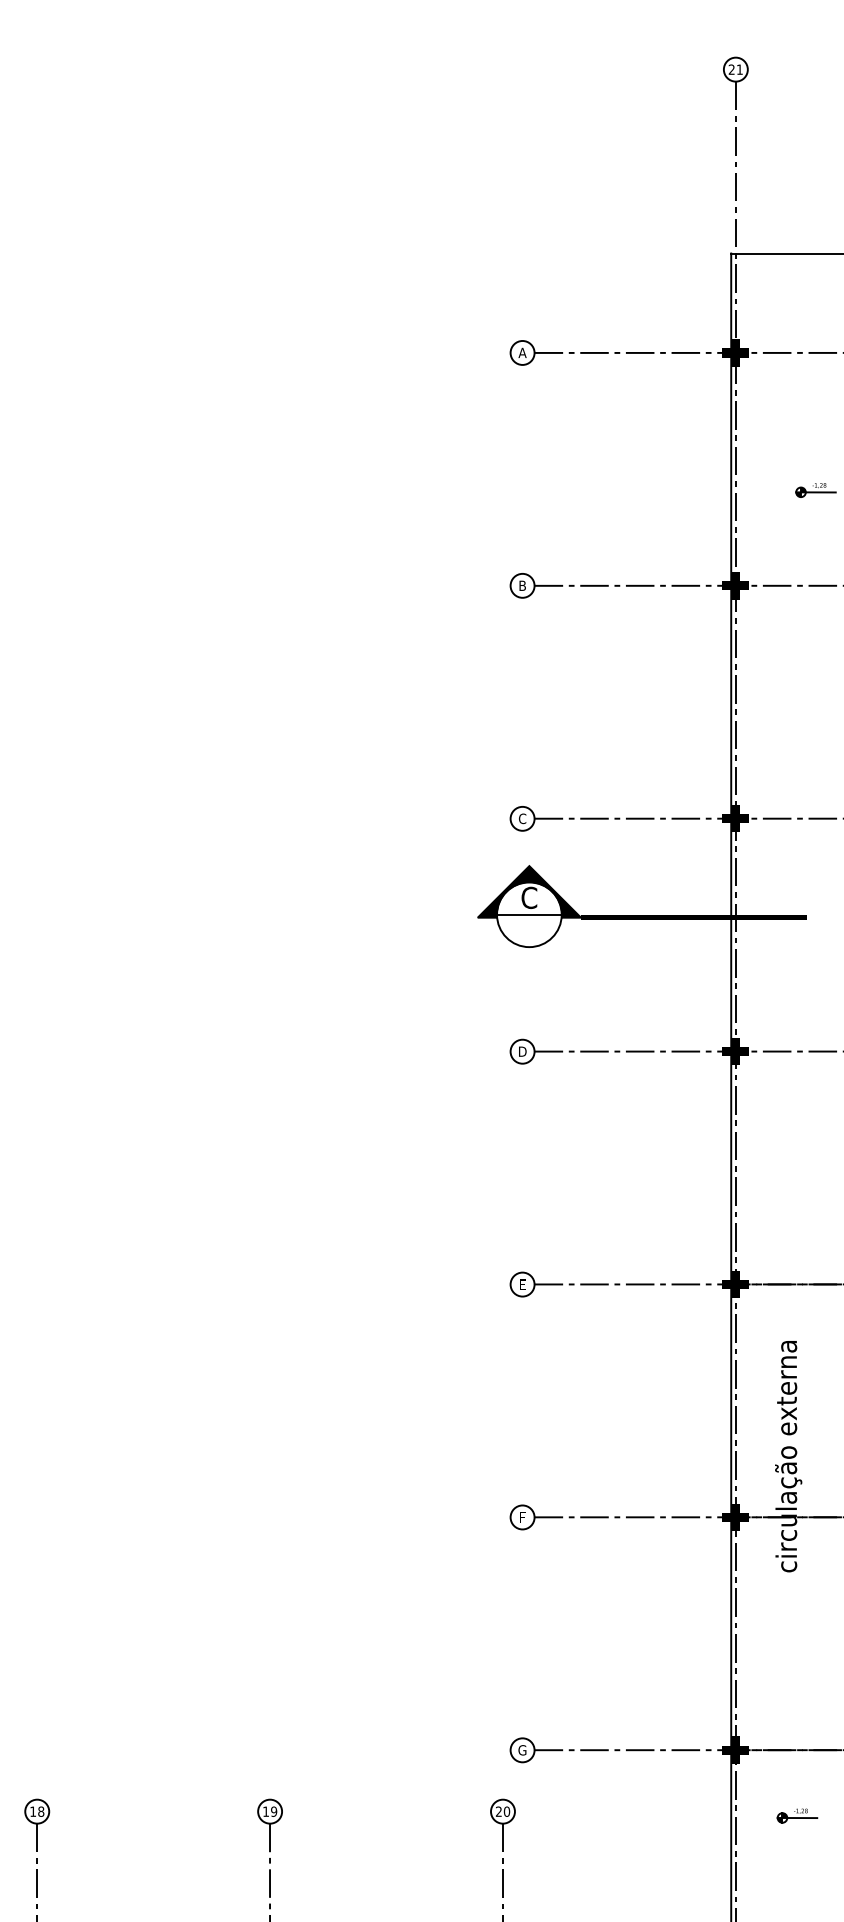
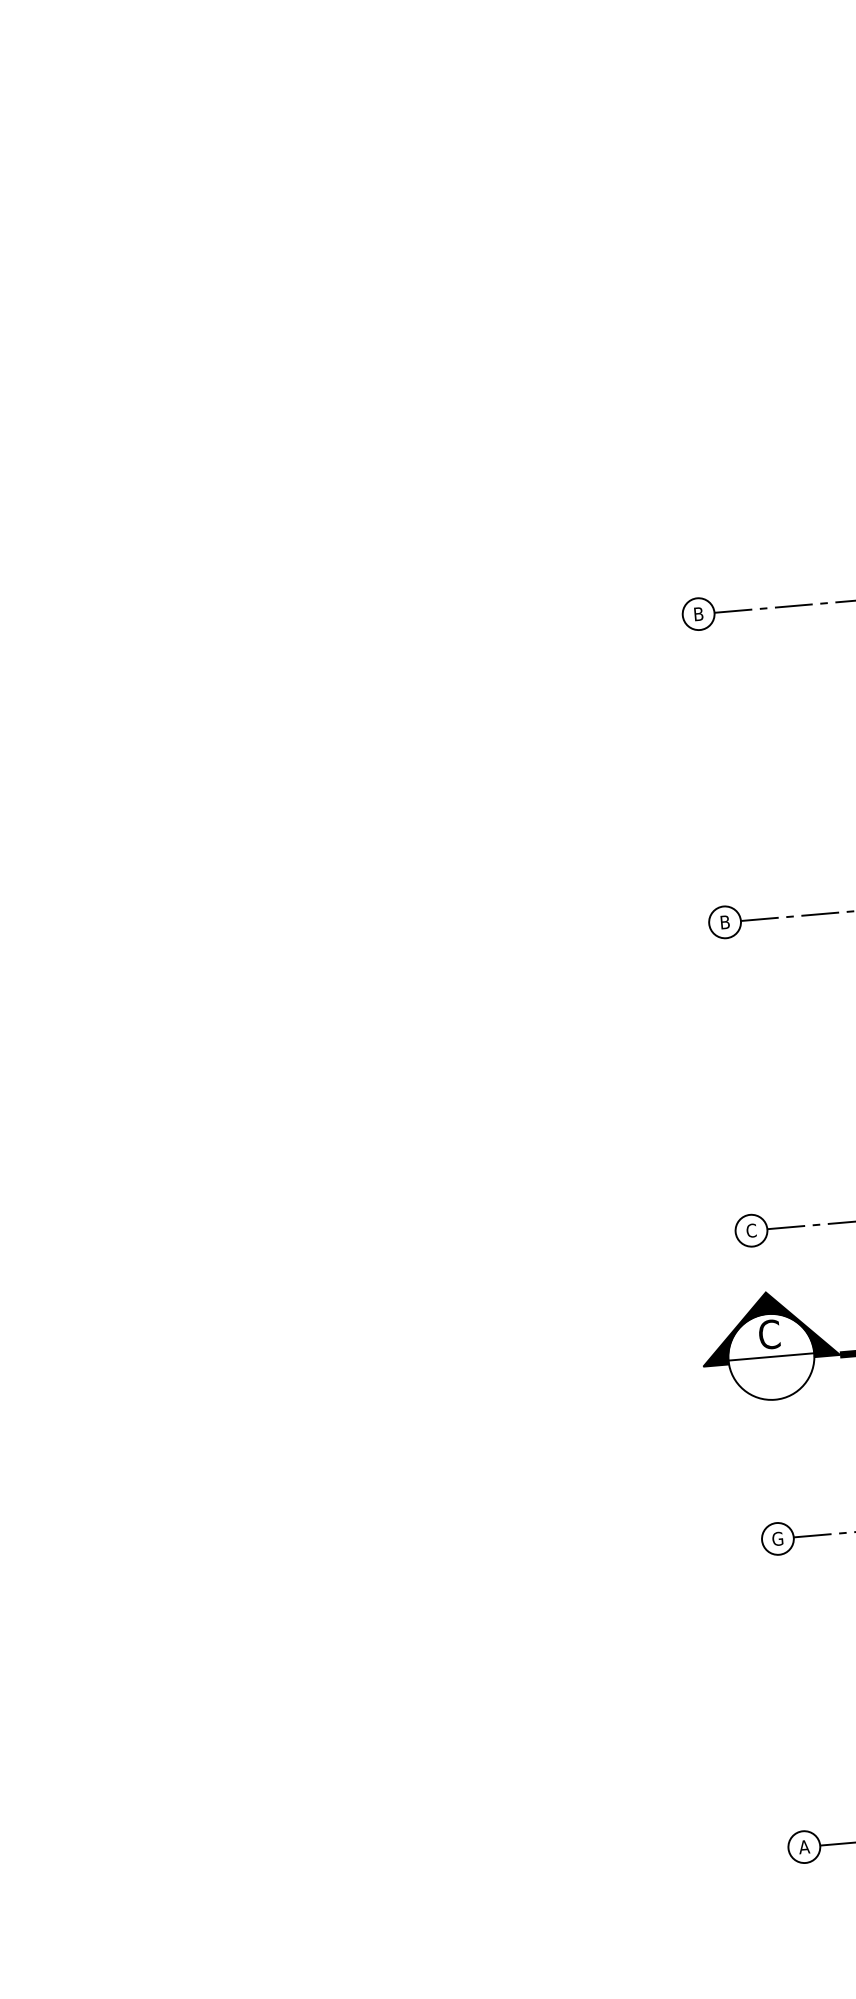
text: (522, 352) -> (698, 613), A -> B
text: (522, 1051) -> (777, 1538), D -> G
text: (522, 1284) -> (804, 1847), E -> A

